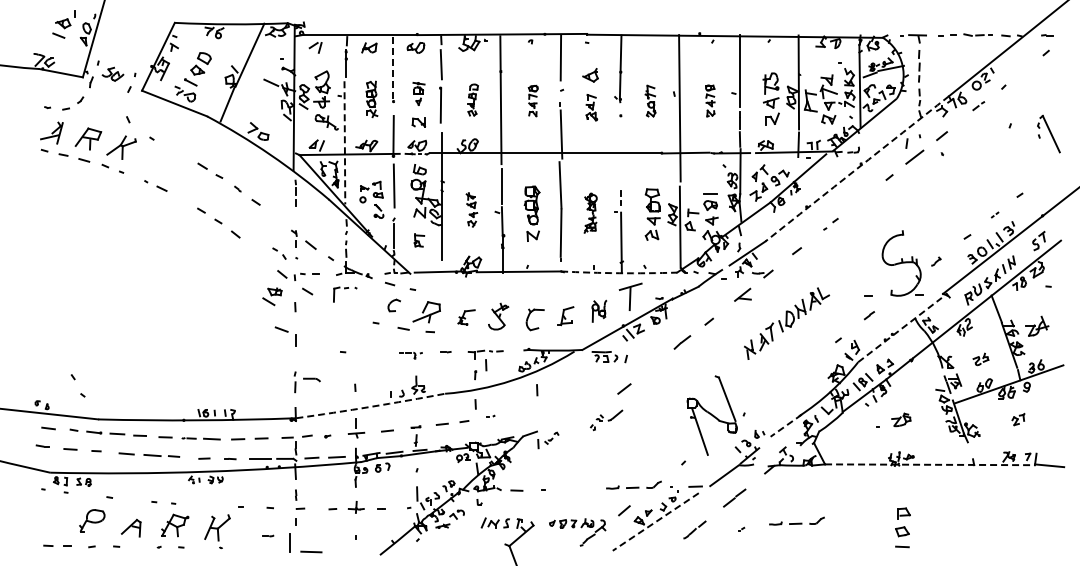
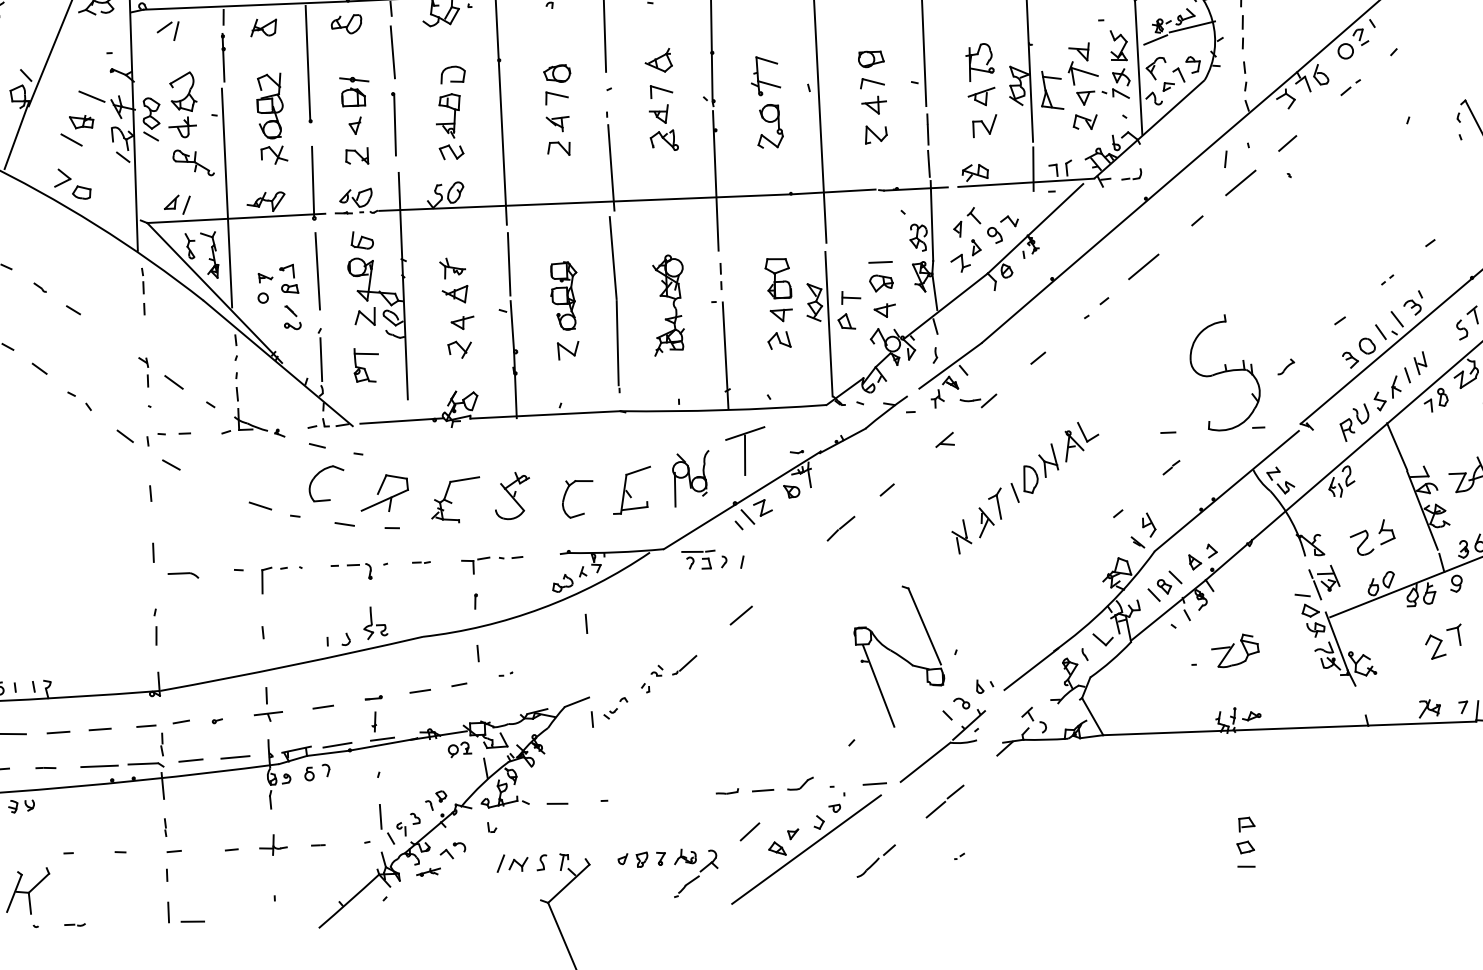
line: (393, 69) -> (308, 64), dashed -> solid
part: (418, 93) -> (354, 105), size x1.43
part: (371, 99) -> (271, 119), size x1.43
part: (472, 99) -> (450, 111), size x1.67
part: (533, 100) -> (559, 109), size x1.67
part: (650, 100) -> (767, 101), size x1.67
part: (710, 100) -> (873, 96), size x1.67
part: (591, 107) -> (662, 117), size x1.43
line: (344, 142) -> (226, 197), dashed -> solid
line: (619, 143) -> (715, 179), added
arc: (857, 168) -> (1139, 207), dashed -> solid
line: (857, 201) -> (1142, 265), added
part: (471, 209) -> (456, 307), size x1.67
part: (590, 213) -> (668, 306), size x1.43
part: (419, 240) -> (366, 366), size x1.43
part: (279, 253) -> (79, 400), moved
arc: (619, 273) -> (724, 410), dashed -> solid
part: (345, 294) -> (282, 579), moved
part: (742, 294) -> (944, 439), size x0.62
part: (272, 296) -> (77, 130), moved
part: (393, 305) -> (325, 483), size x1.67
part: (599, 311) -> (691, 479), size x1.43
part: (565, 315) -> (631, 489), size x1.43
part: (466, 317) -> (455, 499), size x1.67
line: (281, 329) -> (260, 505), moved
line: (900, 330) -> (1227, 491), dashed -> solid
part: (410, 355) -> (358, 571), size x1.43
part: (980, 359) -> (1371, 537), size x1.67
line: (486, 365) -> (494, 583), removed
part: (311, 379) -> (182, 574), moved
arc: (370, 406) -> (291, 664), dashed -> solid
part: (901, 419) -> (1235, 649), size x1.43
part: (1018, 419) -> (1443, 641), size x1.67
part: (606, 420) -> (669, 674), moved
line: (785, 426) -> (1030, 670), dashed -> solid
line: (930, 464) -> (1290, 727), dashed -> solid
part: (796, 520) -> (1056, 836), removed
line: (655, 522) -> (806, 850), dashed -> solid
part: (902, 527) -> (1245, 841), size x0.71
part: (268, 535) -> (75, 924), moved
part: (305, 542) -> (185, 911), size x0.62

